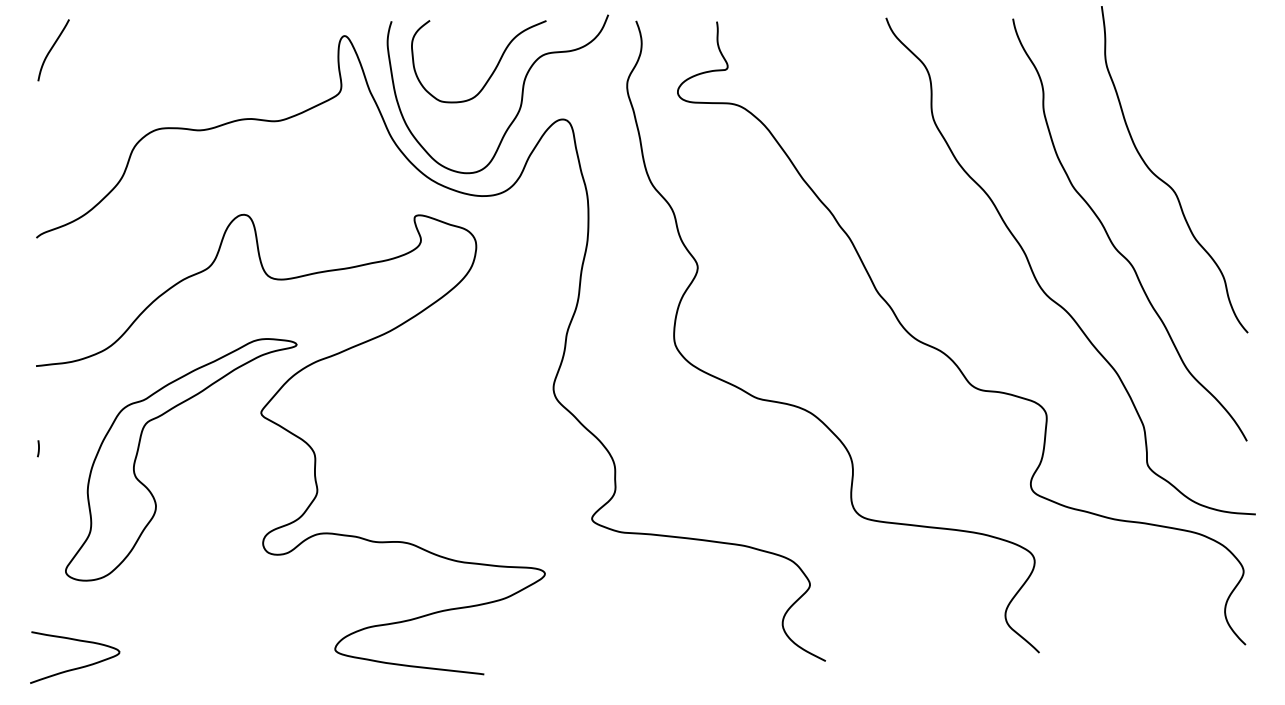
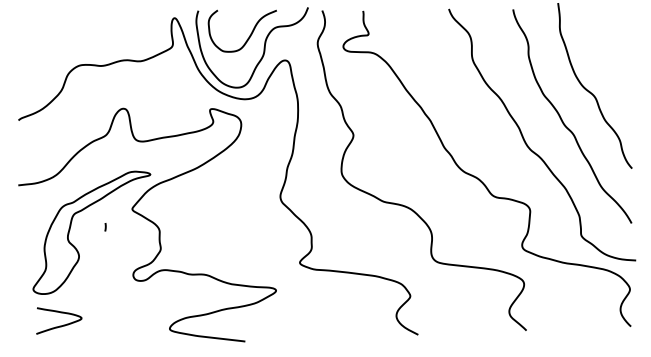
curve: (52, 50) -> (26, 25), removed
curve: (38, 449) -> (105, 227), moved
curve: (75, 666) -> (59, 325), moved

